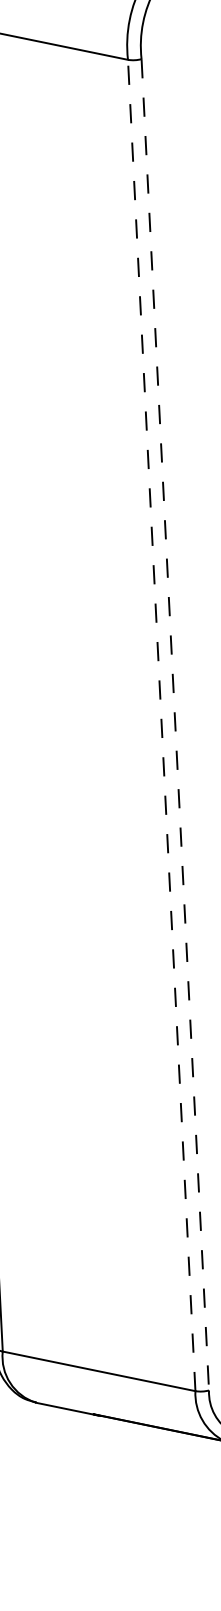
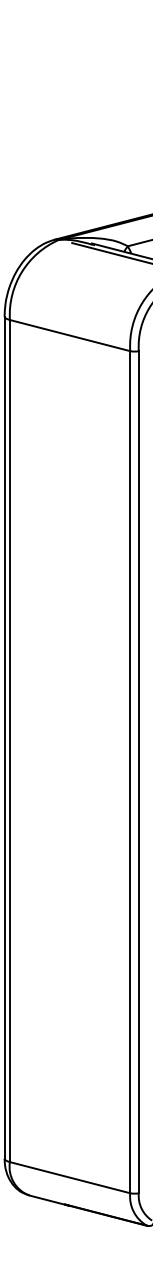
line: (162, 724) -> (130, 771), dashed -> solid
line: (174, 725) -> (138, 772), dashed -> solid

